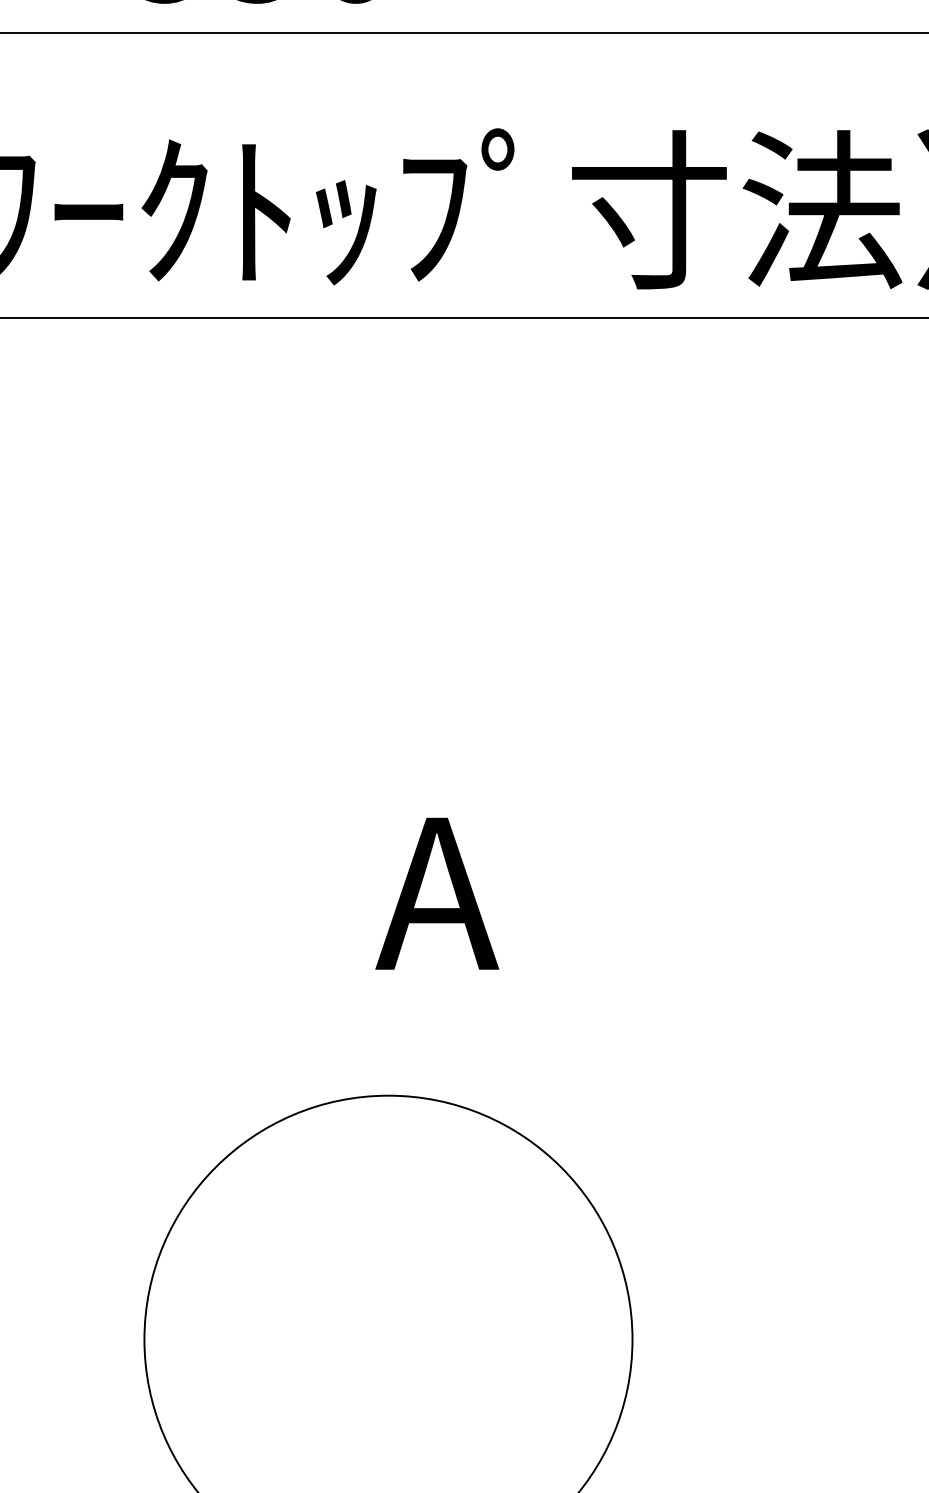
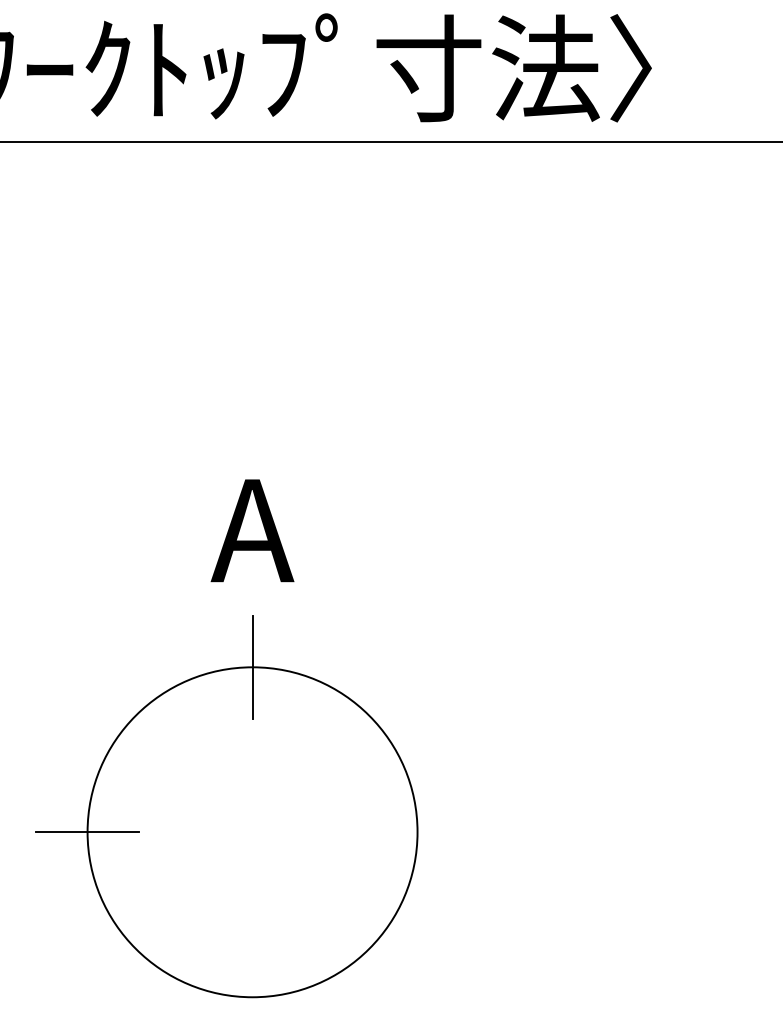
text: (437, 893) -> (252, 530), moved
line: (388, 1094) -> (252, 666), added
line: (144, 1340) -> (87, 832), added

